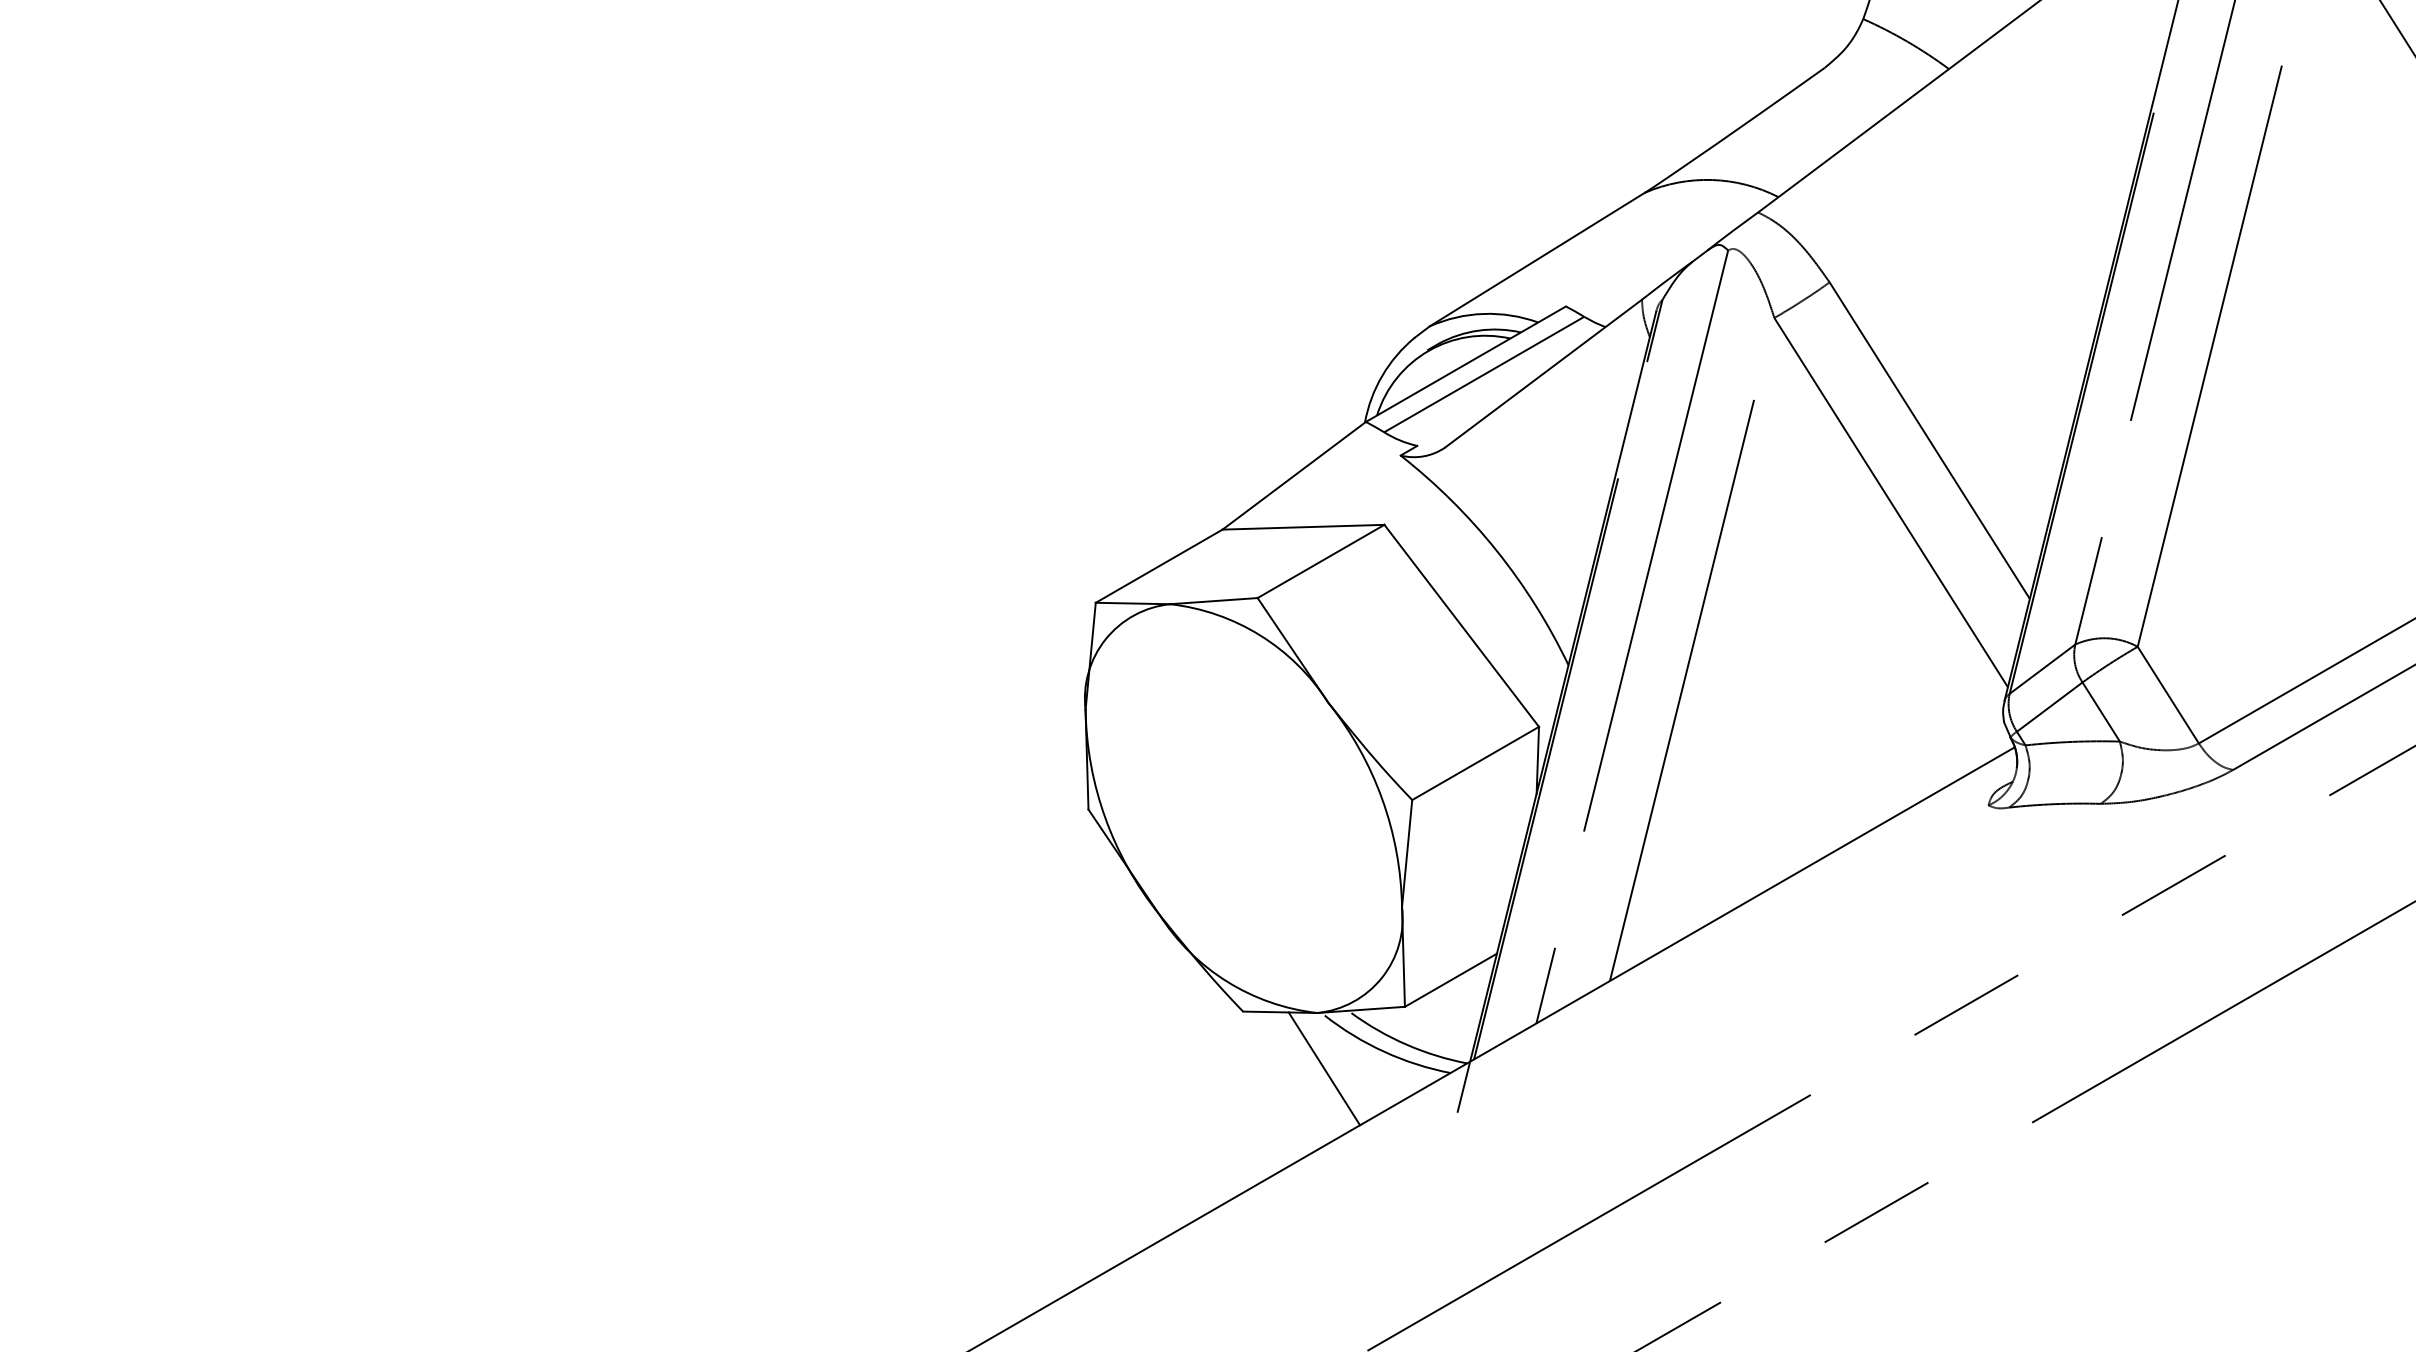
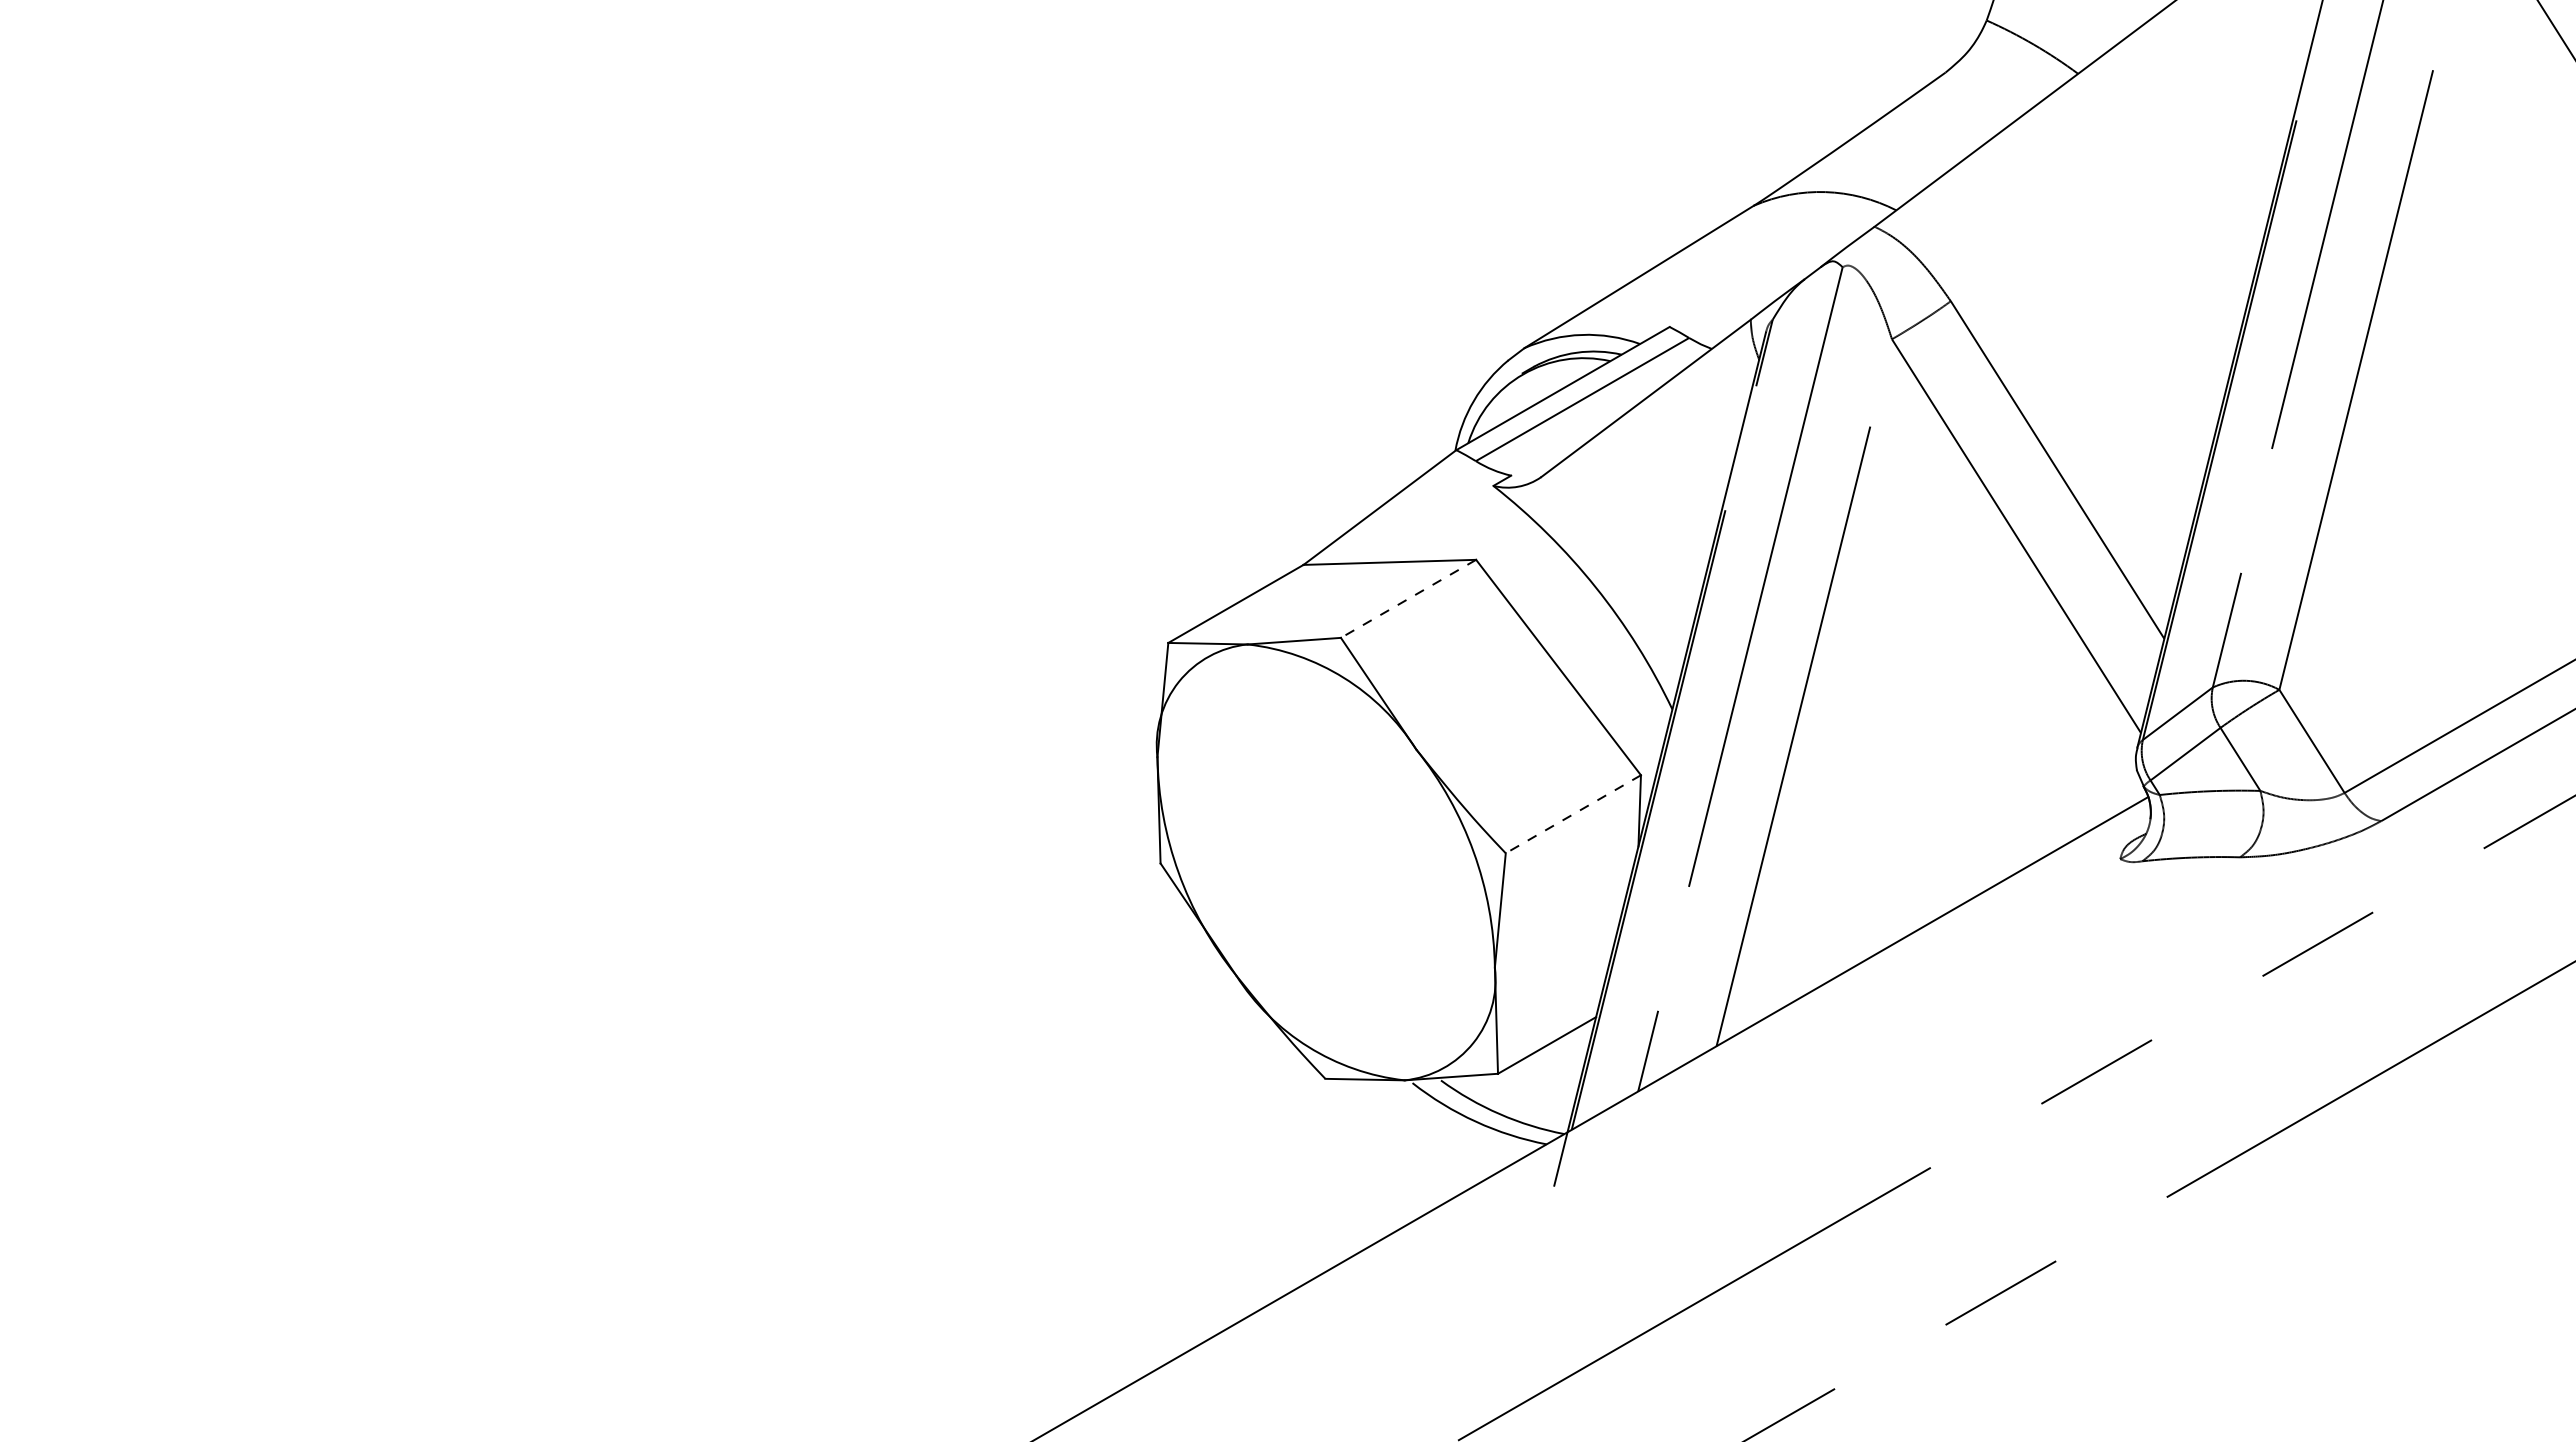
line: (1321, 562) -> (1408, 599), solid -> dashed
line: (1474, 763) -> (1572, 814), solid -> dashed
line: (1324, 1068) -> (1412, 1139), removed

